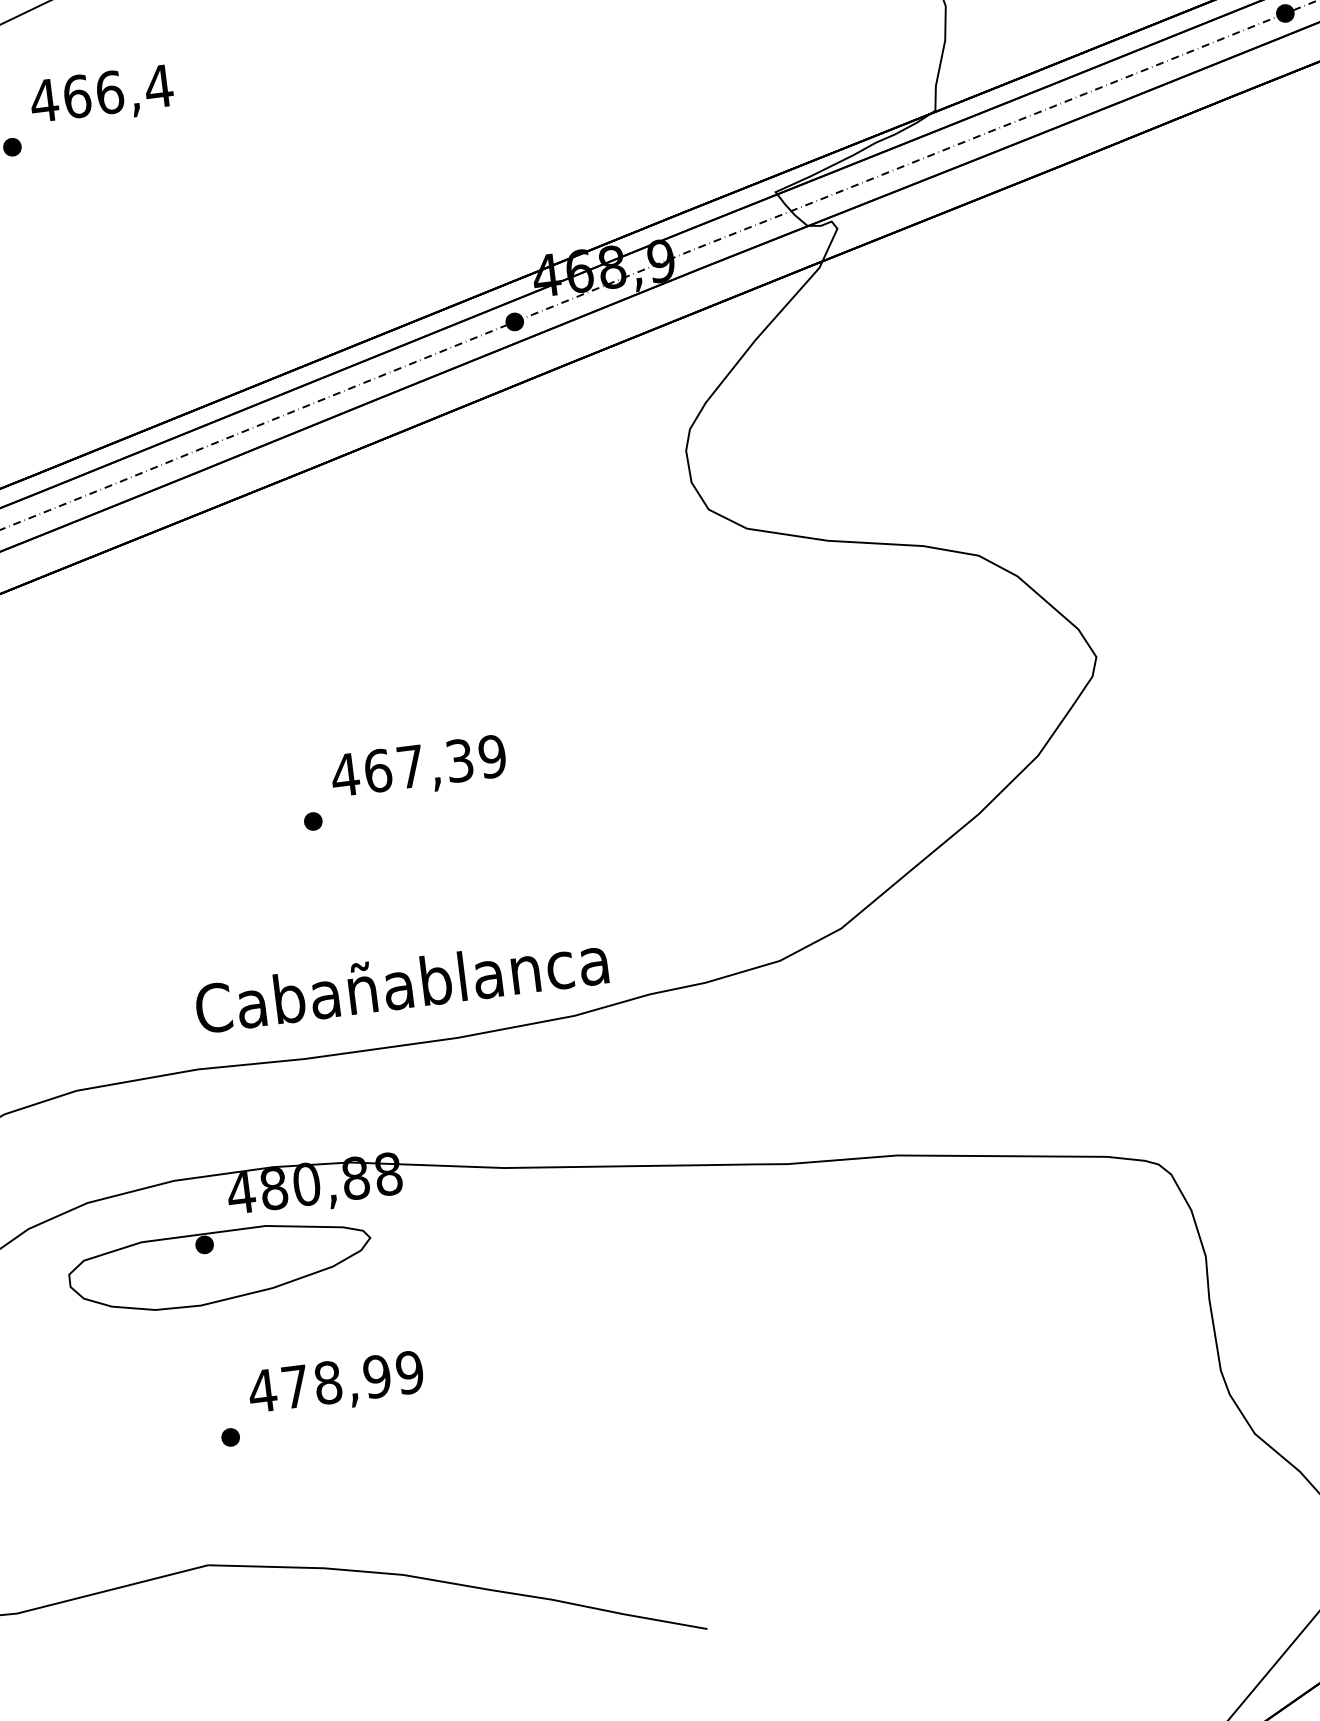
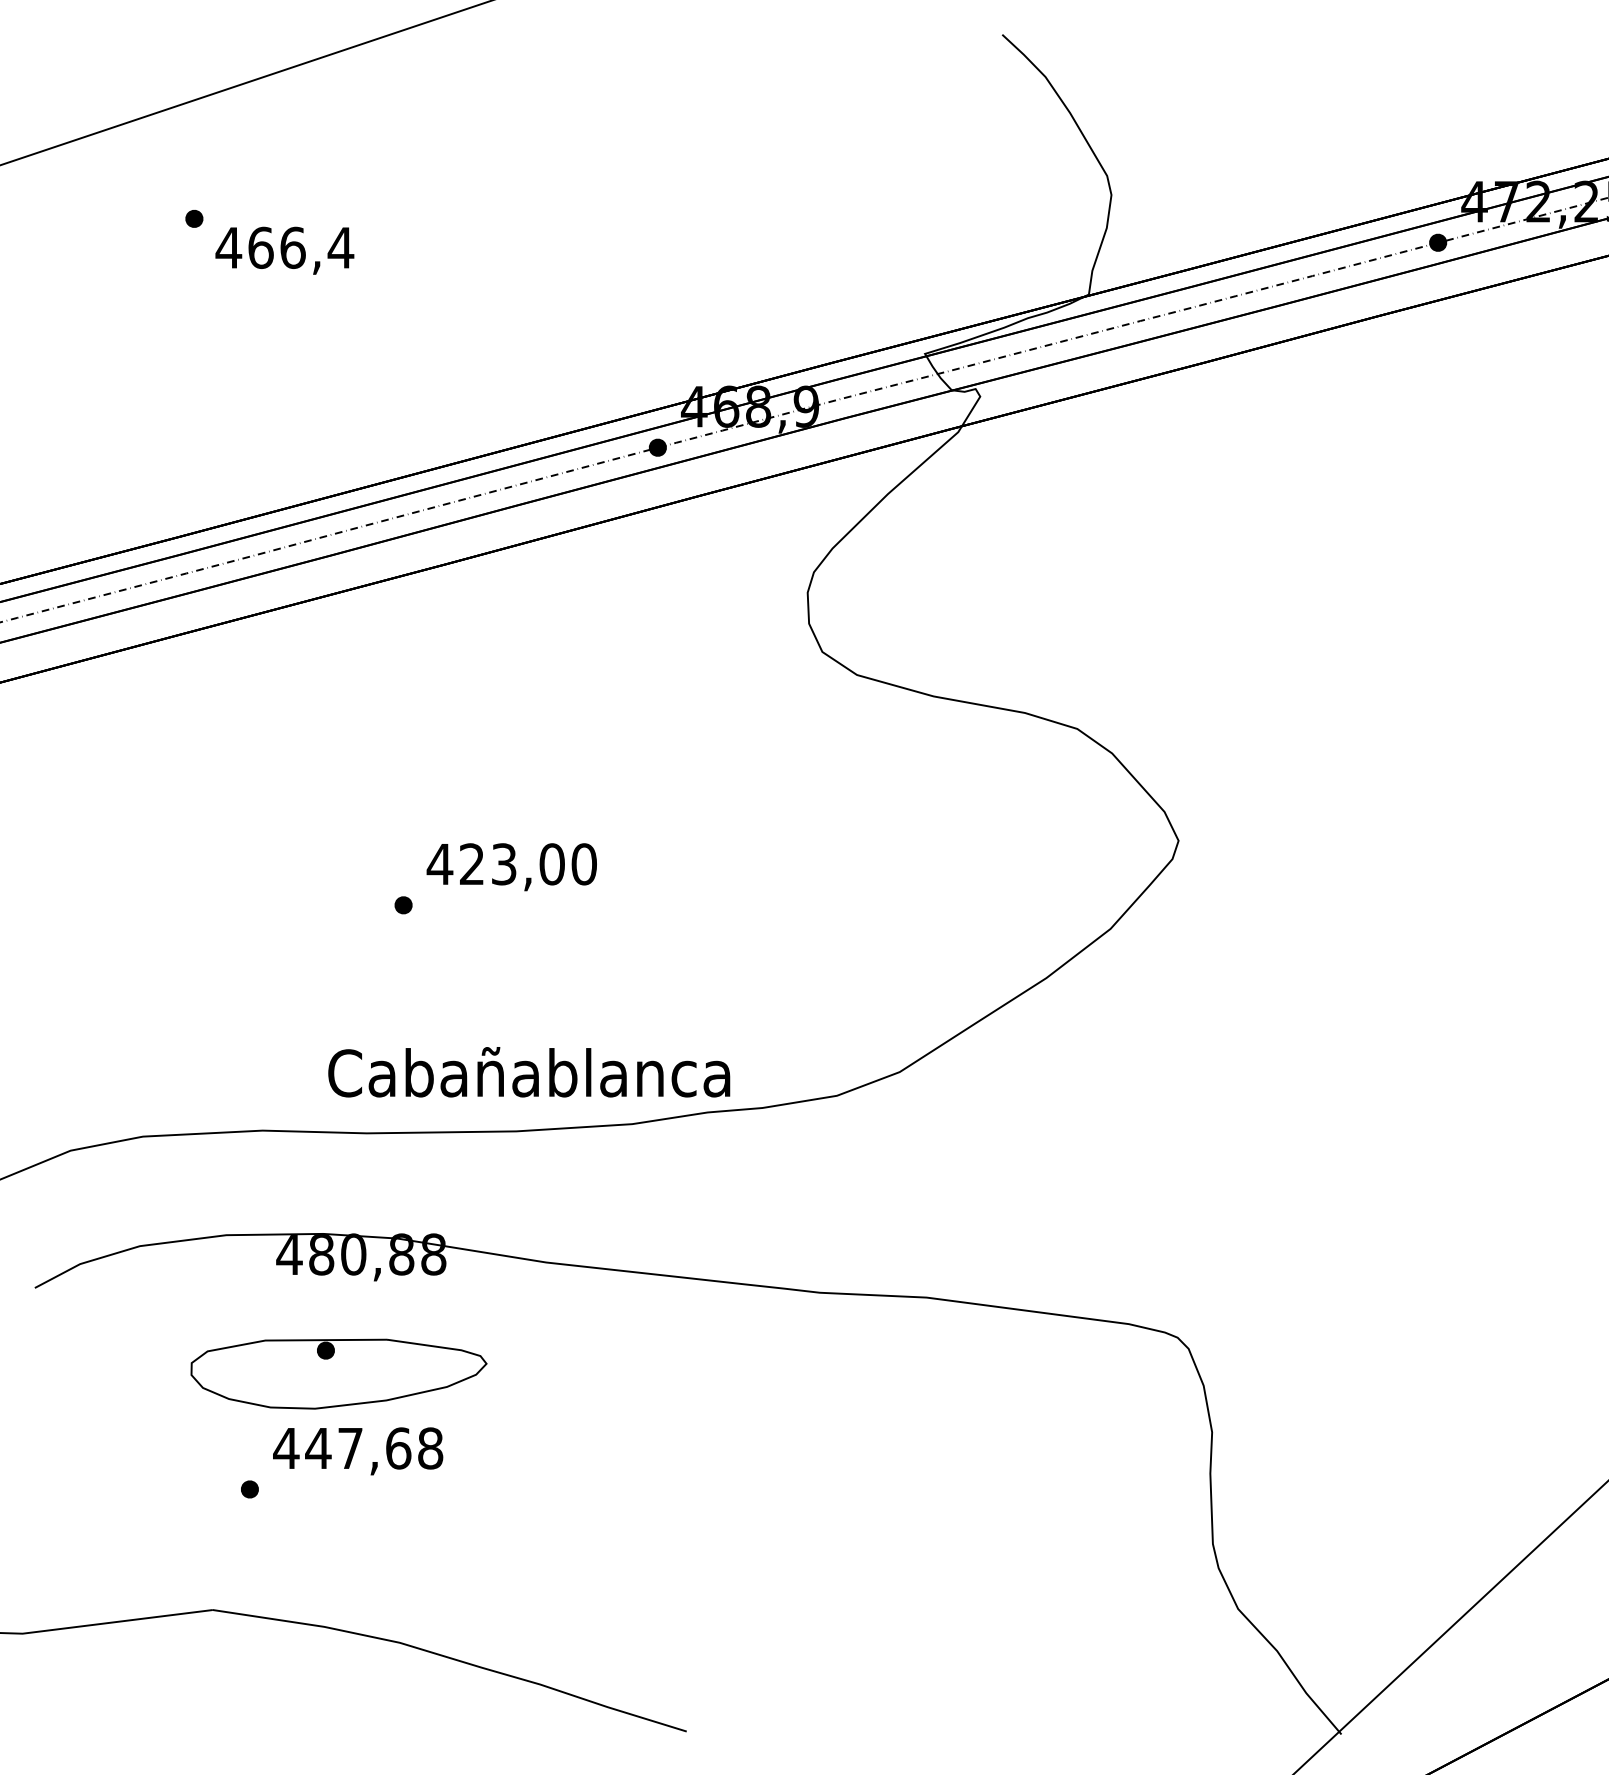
text: (101, 96) -> (284, 250), moved
text: (434, 764) -> (527, 864), 467,39 -> 423,00
text: (401, 983) -> (529, 1072), moved
part: (220, 1266) -> (338, 1373), moved
text: (352, 1379) -> (374, 1448), 478,99 -> 447,68

